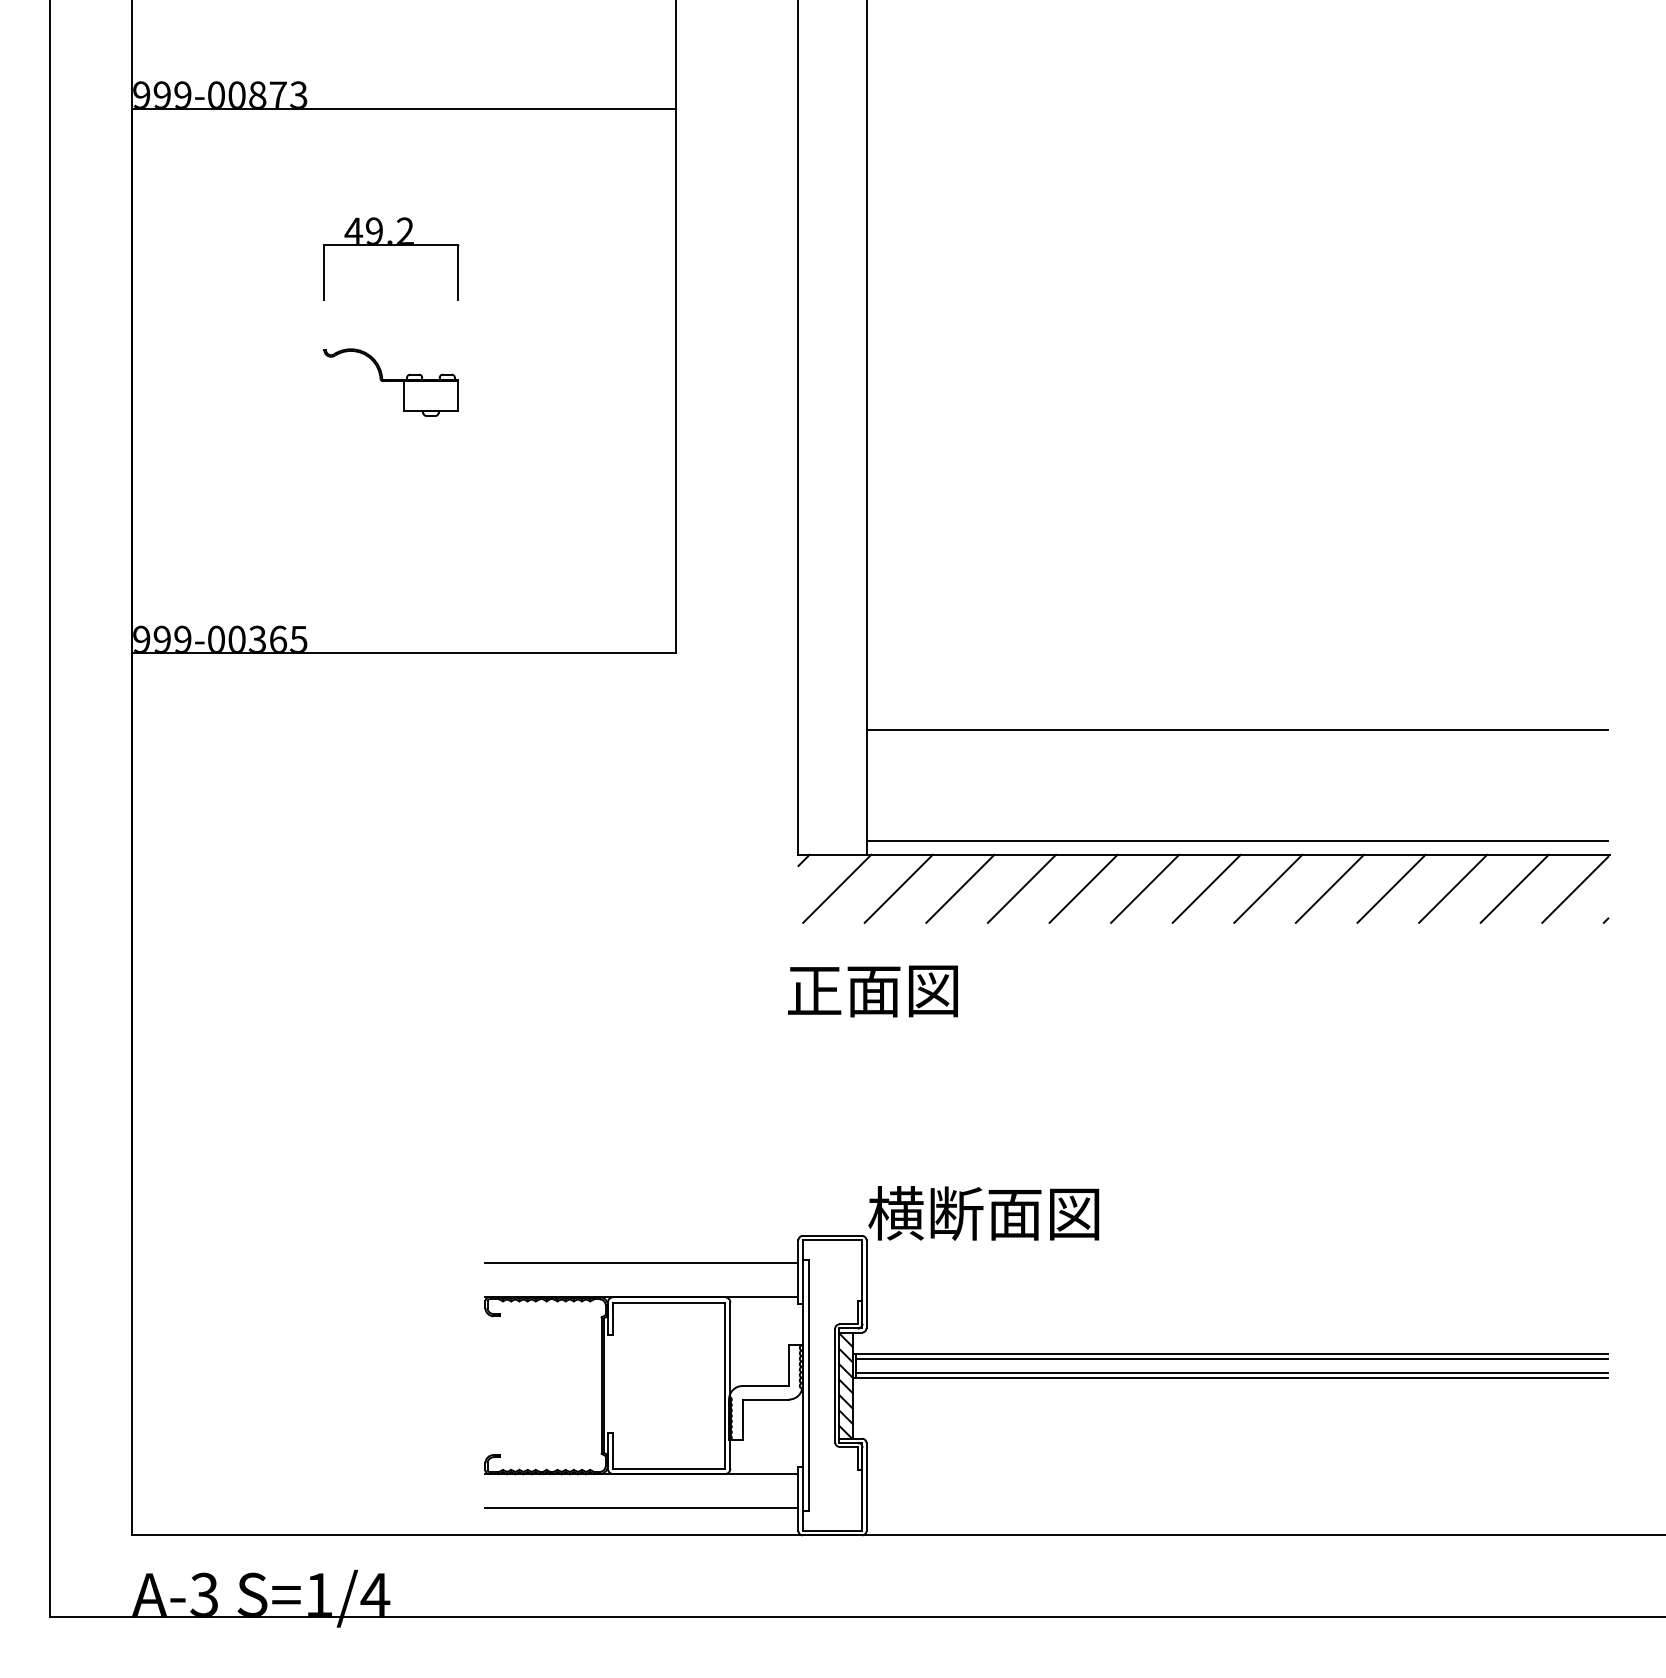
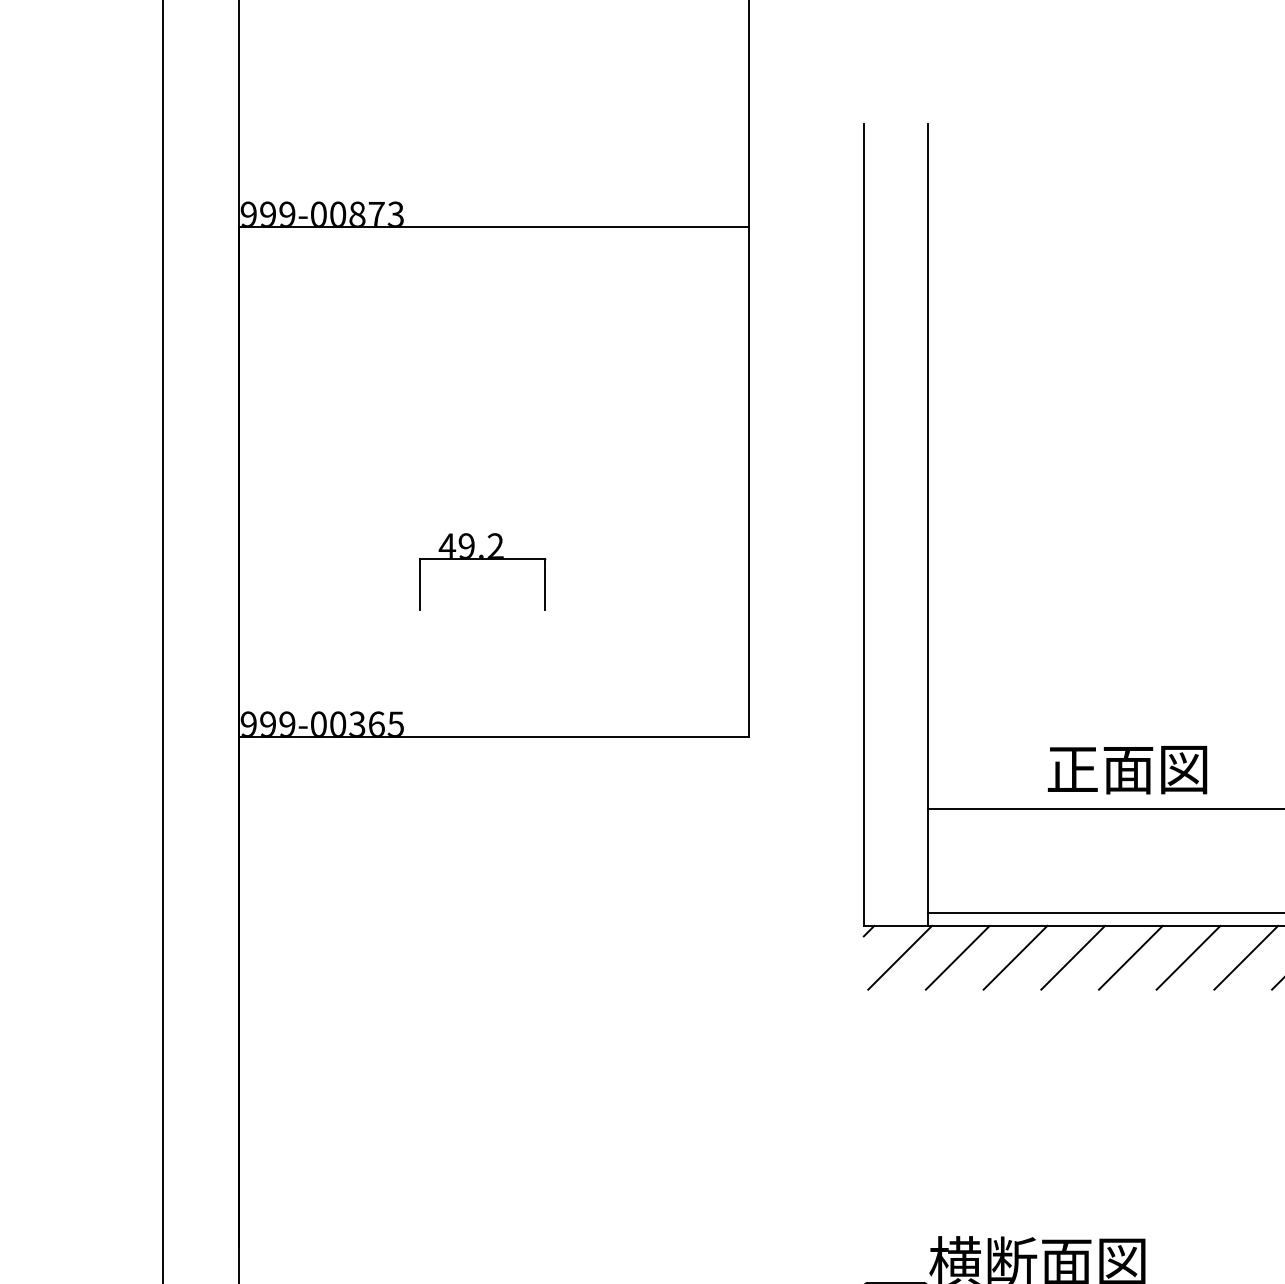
part: (391, 245) -> (482, 559), moved
part: (390, 382) -> (481, 483), removed
text: (872, 991) -> (1127, 770), moved

